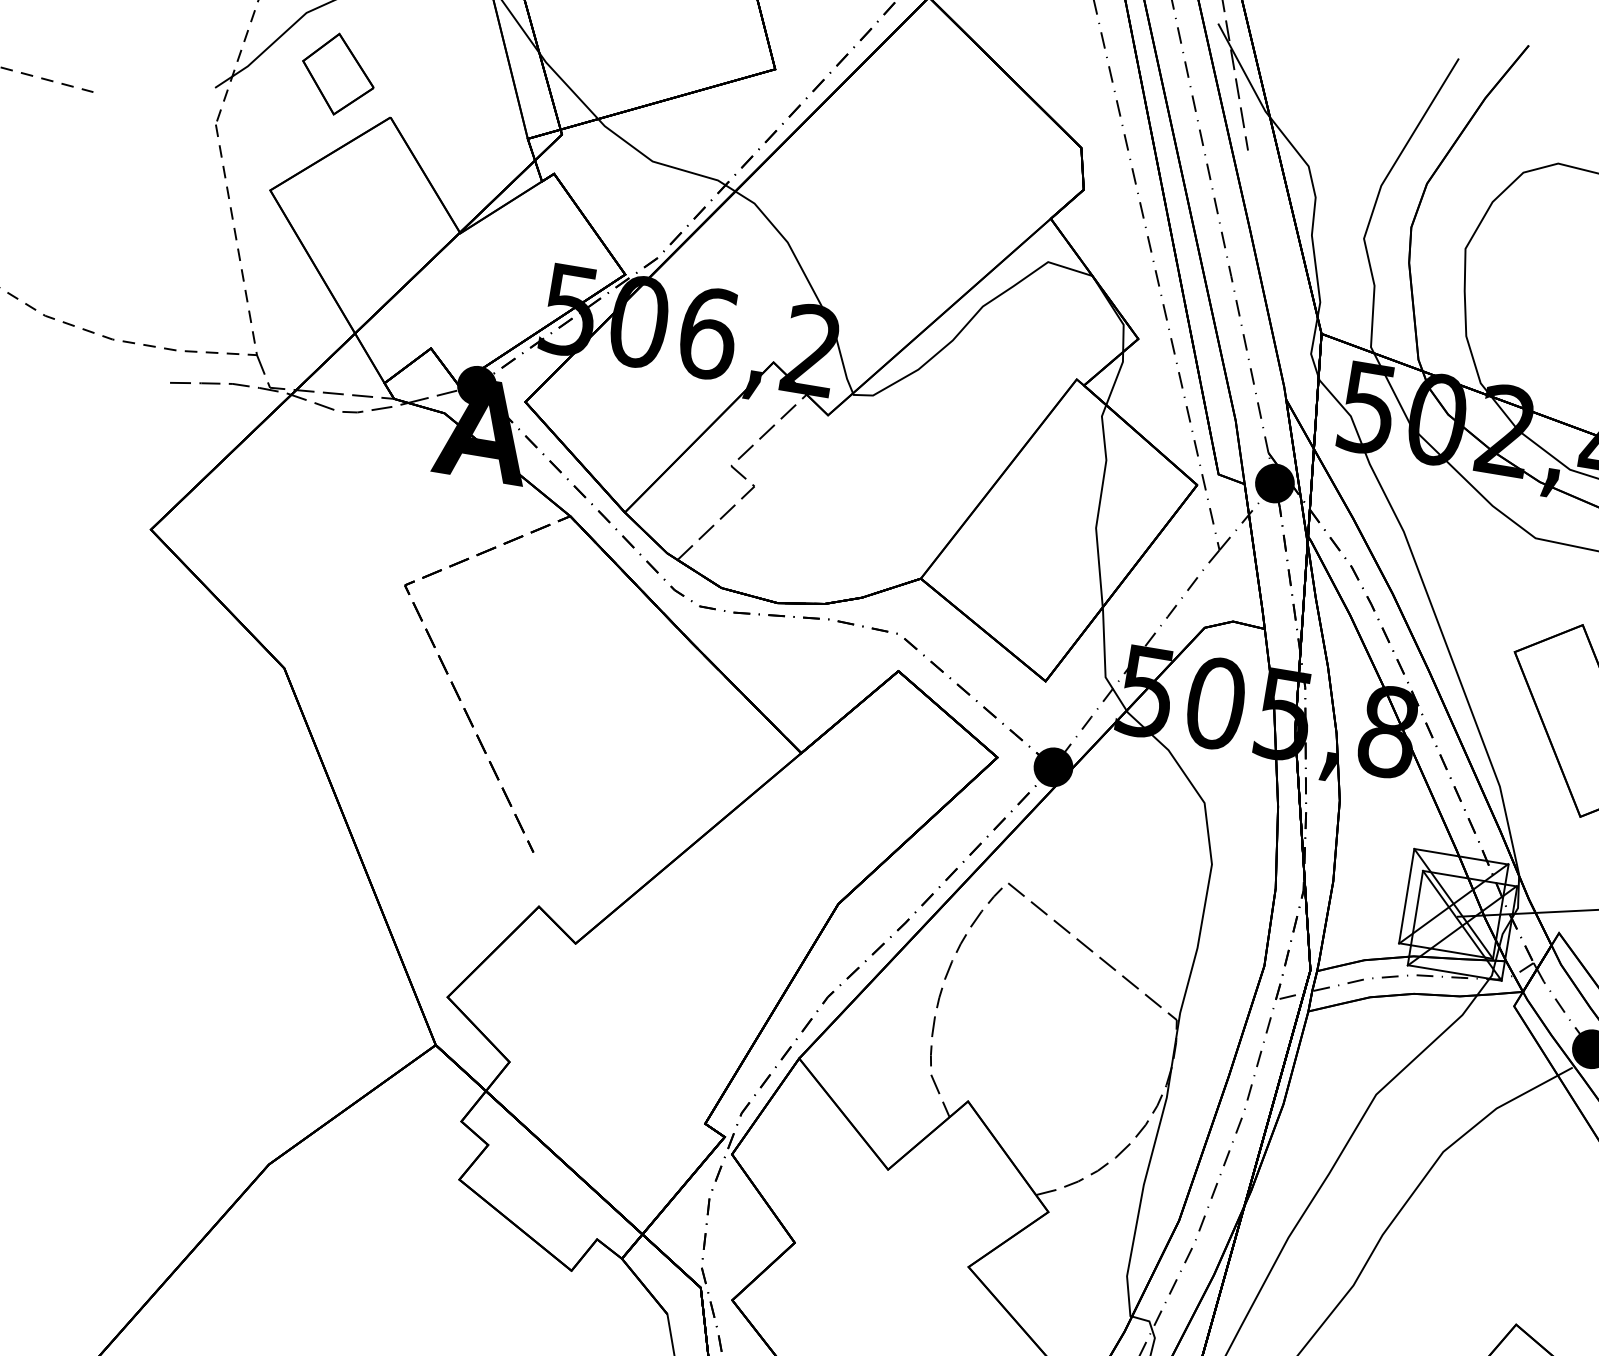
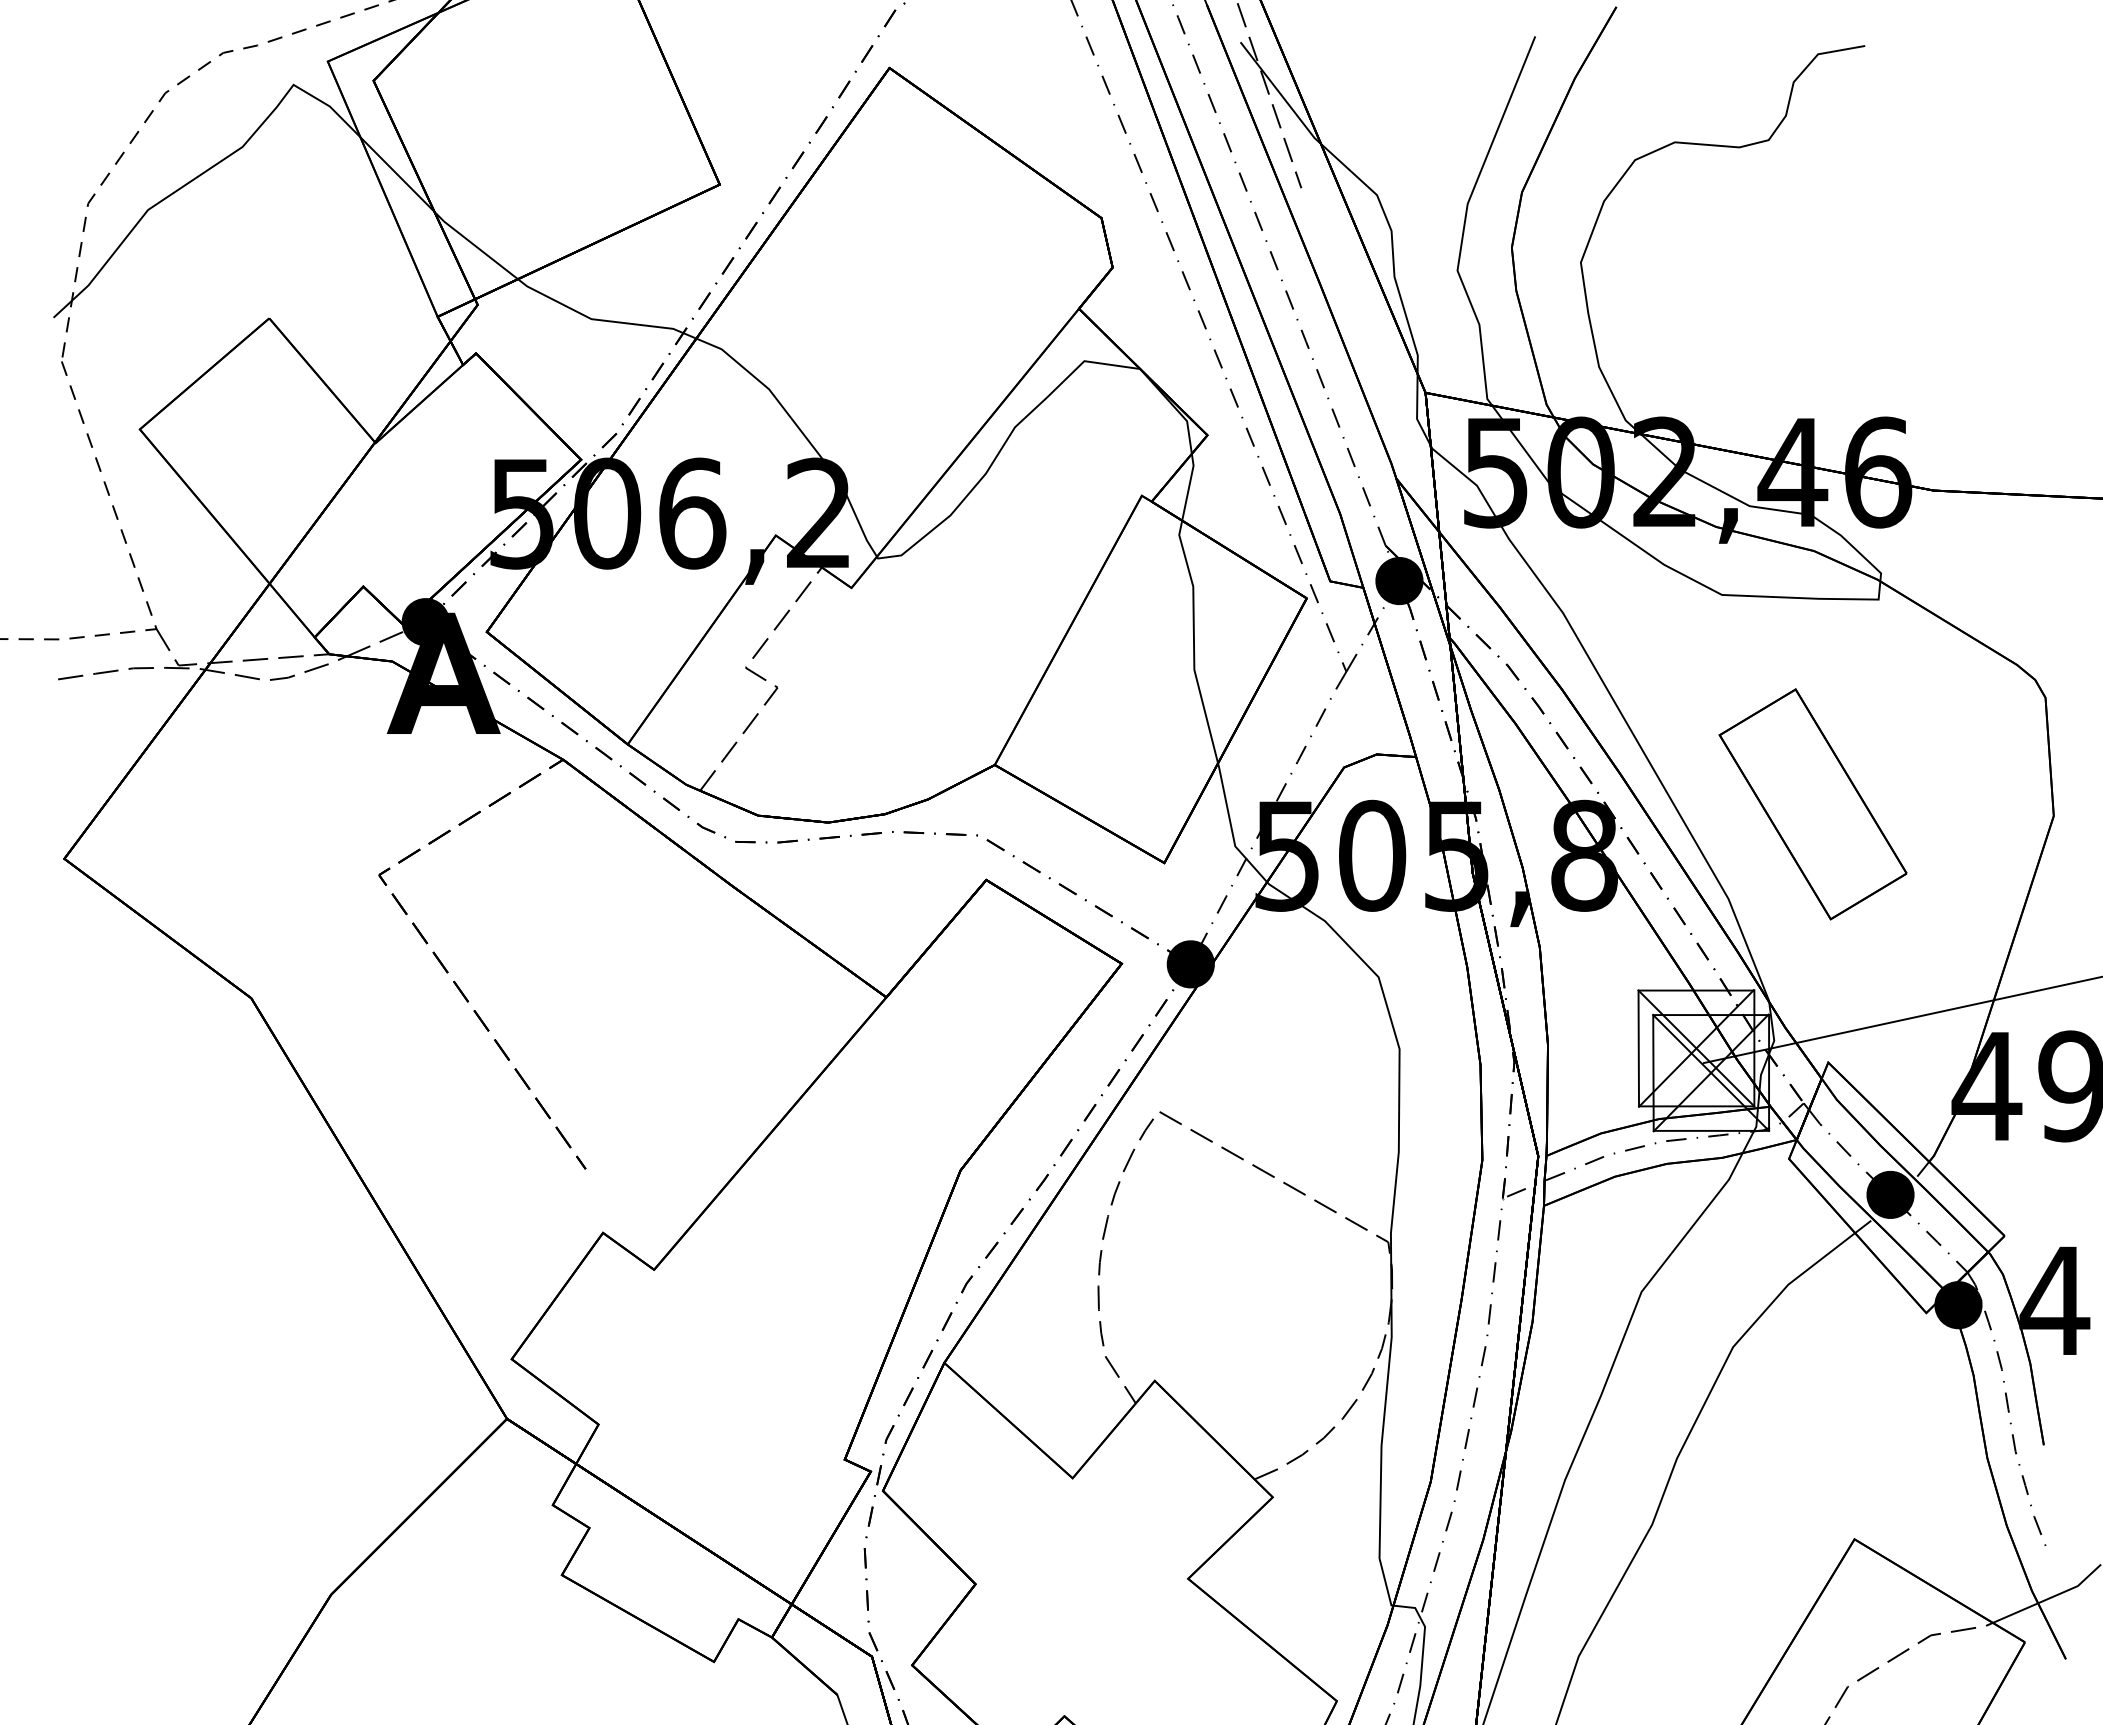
part: (337, 74) -> (197, 277), removed

